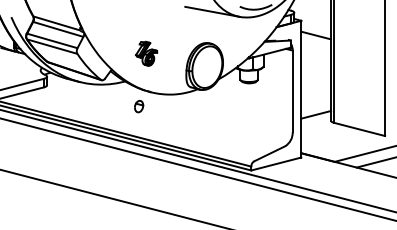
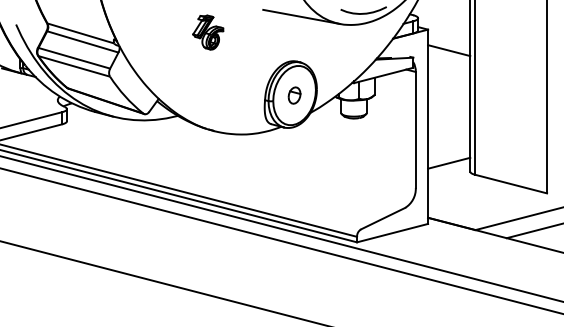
part: (146, 53) -> (208, 32), moved
part: (139, 106) -> (294, 95), moved

